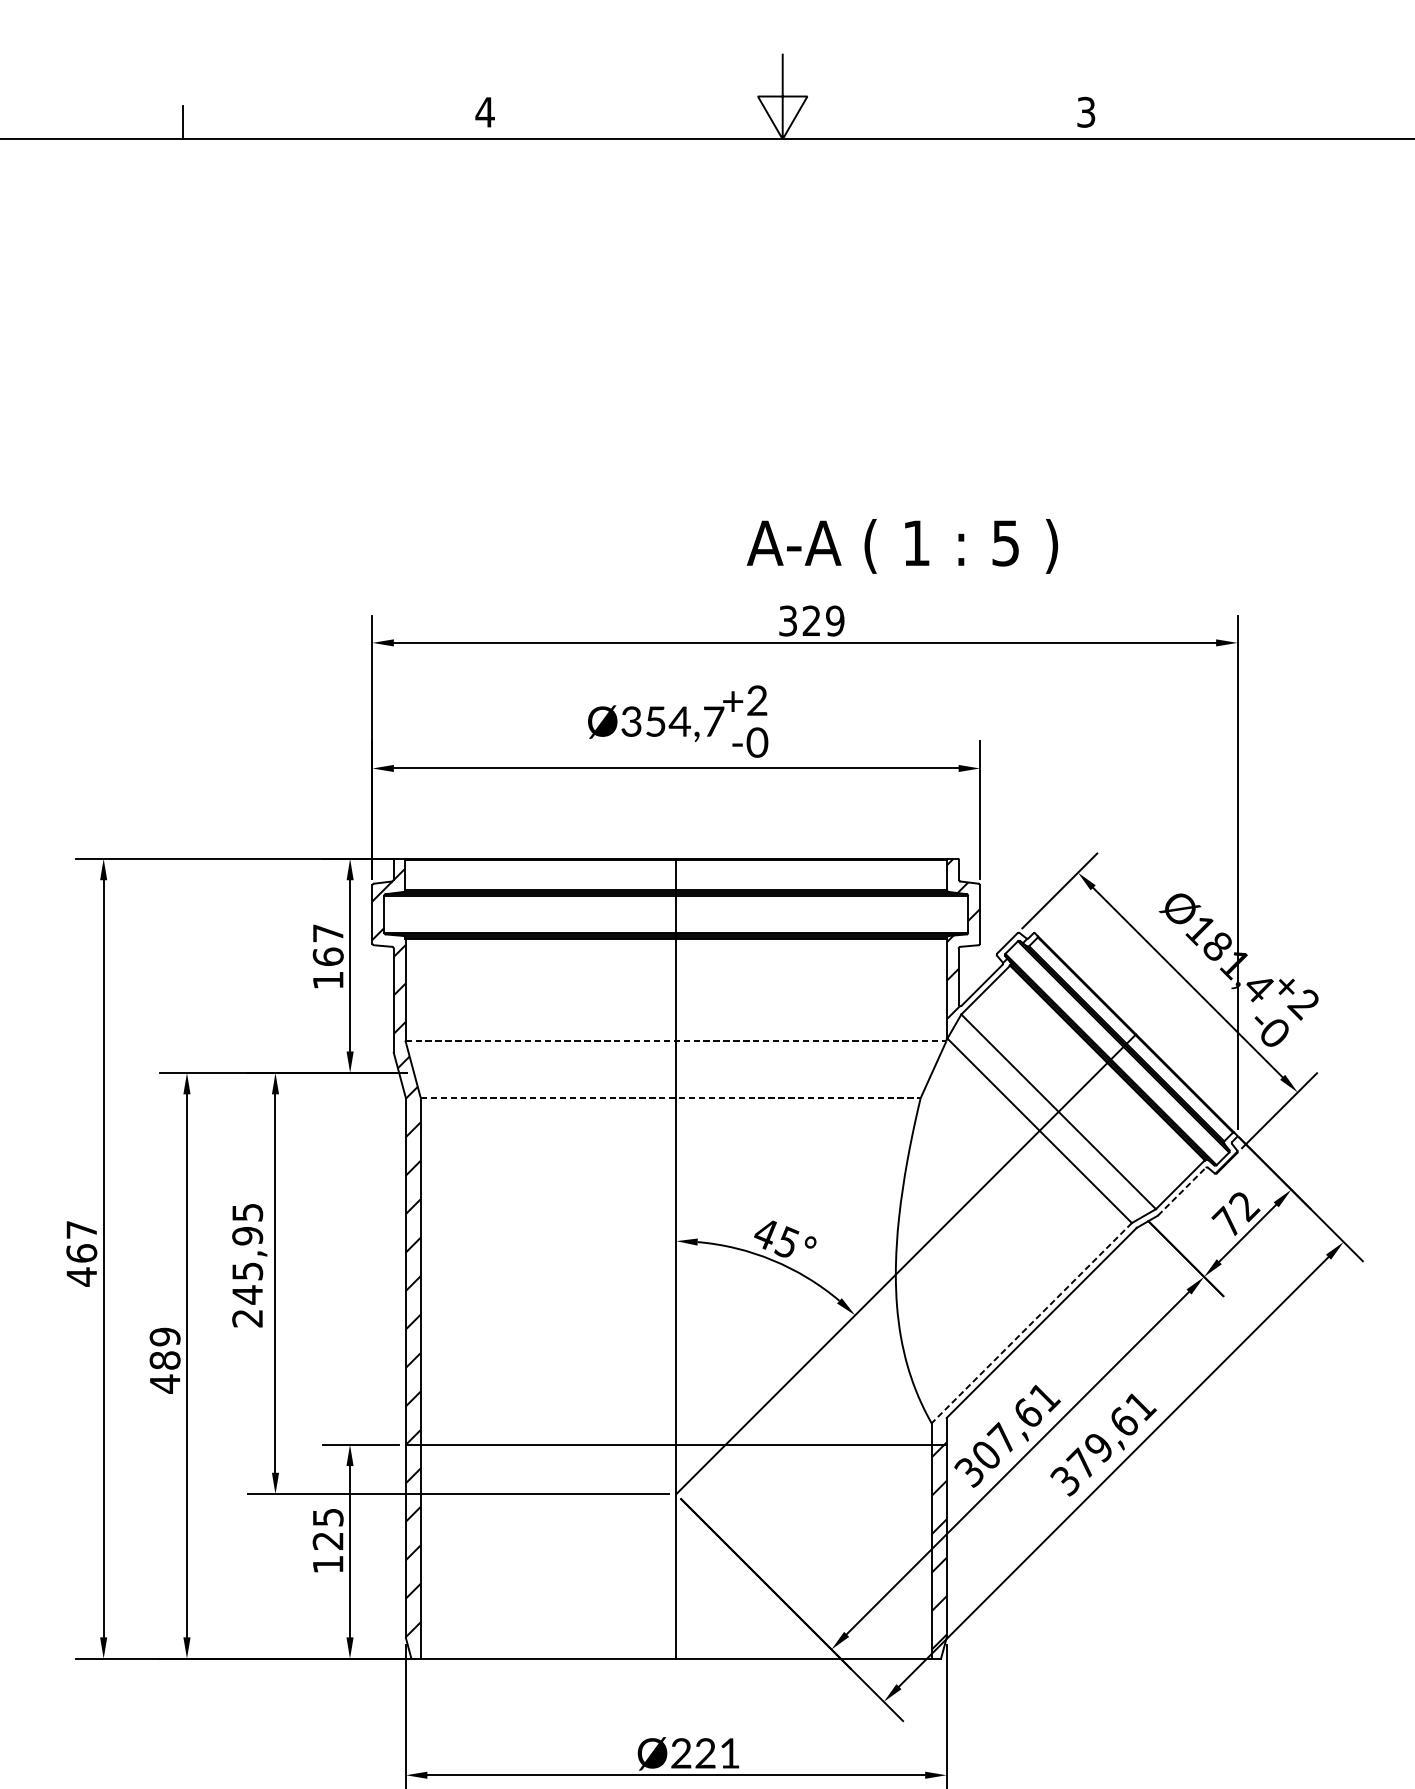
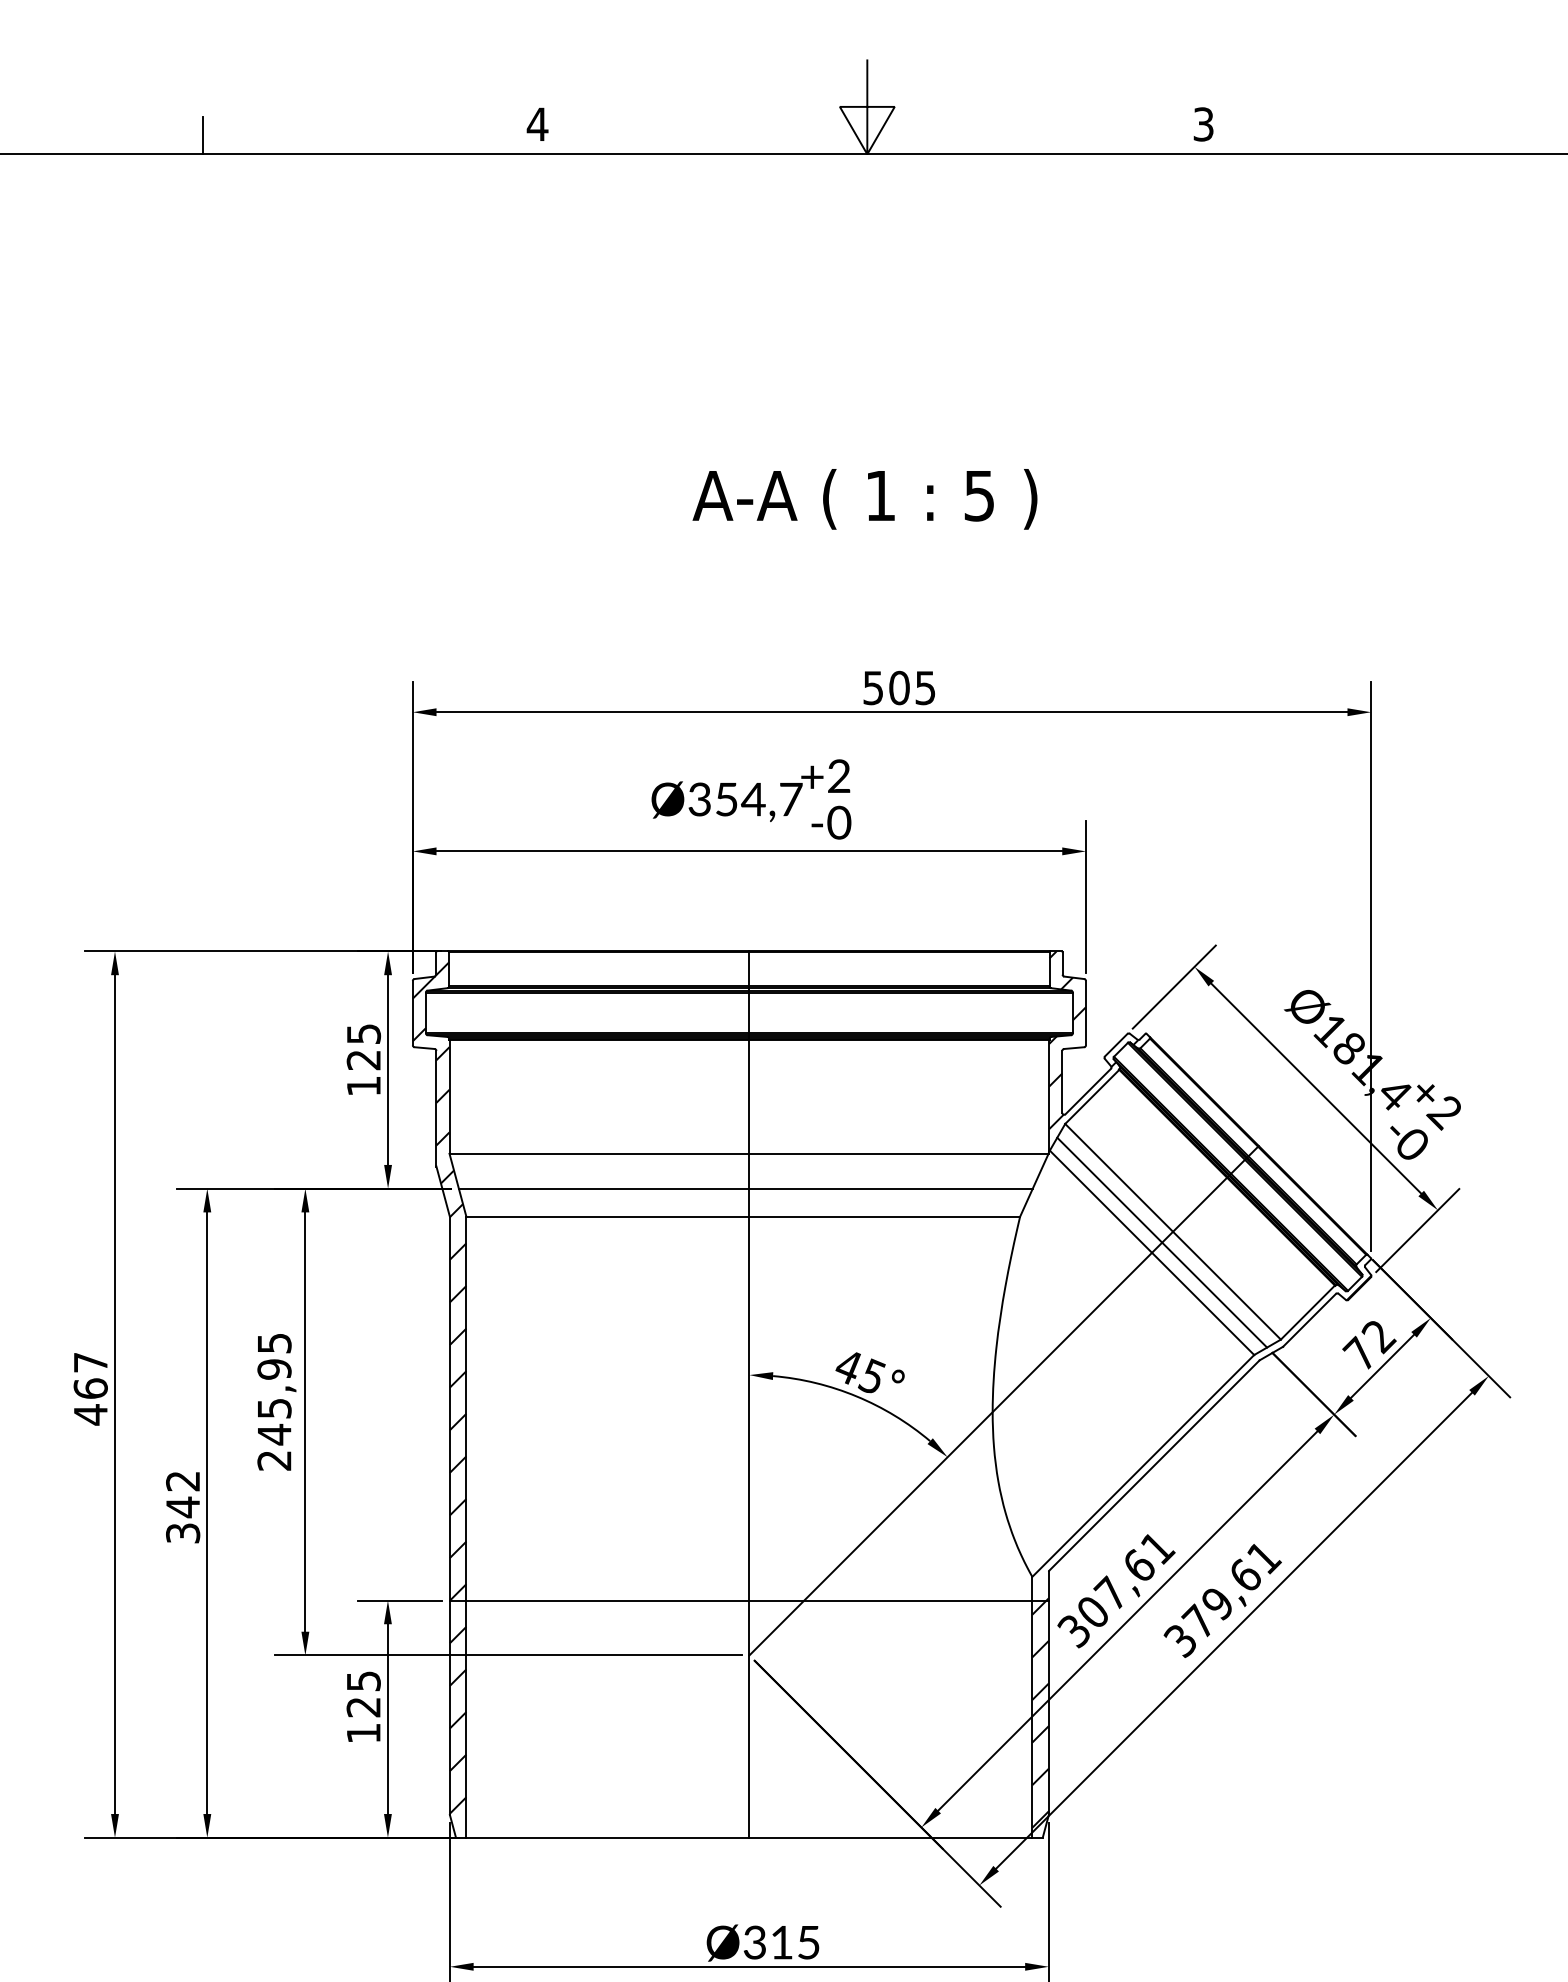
text: (902, 546) -> (864, 499), moved
text: (811, 620) -> (899, 687), 329 -> 505
text: (327, 945) -> (363, 1047), 167 -> 125
line: (676, 1041) -> (749, 1153), dashed -> solid
line: (672, 1072) -> (745, 1188), added
line: (670, 1098) -> (743, 1216), dashed -> solid
line: (1049, 1121) -> (1162, 1242), added
line: (1181, 1191) -> (1309, 1320), dashed -> solid
line: (1031, 1322) -> (1143, 1465), dashed -> solid
text: (165, 1360) -> (183, 1507), 489 -> 342
text: (705, 1753) -> (781, 1942), Ø221 -> Ø315

